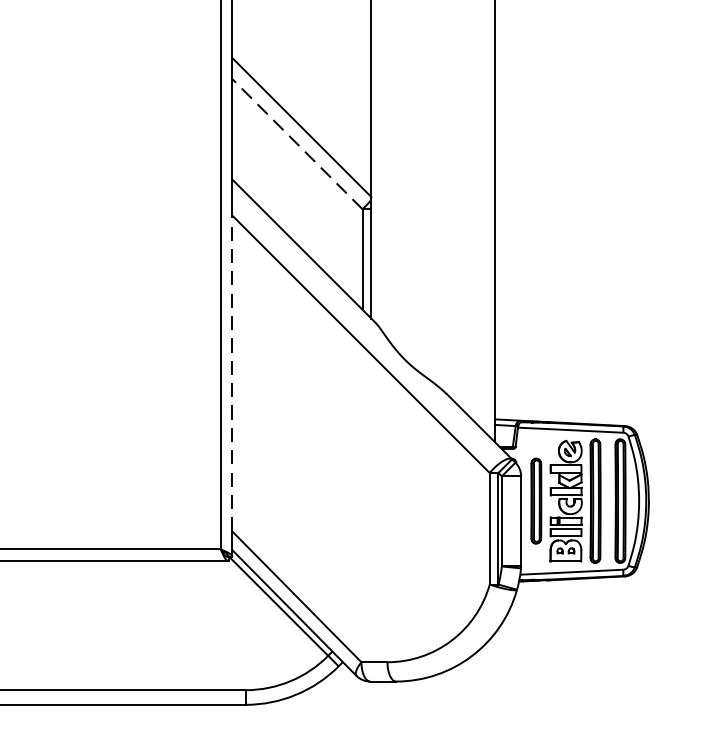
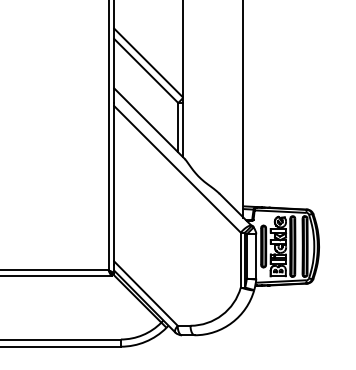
line: (295, 143) -> (145, 70), dashed -> solid
line: (232, 372) -> (114, 183), dashed -> solid

